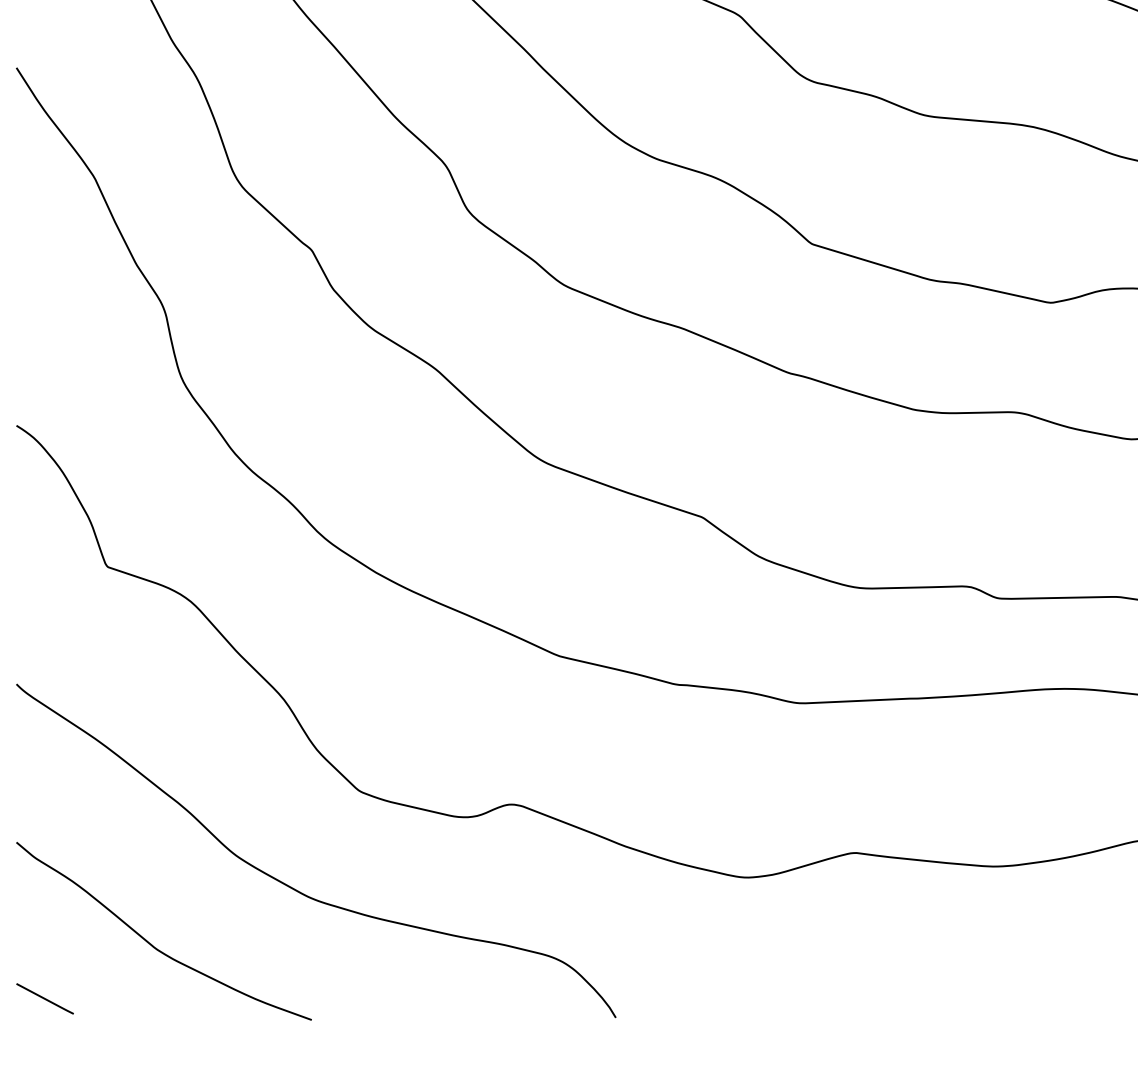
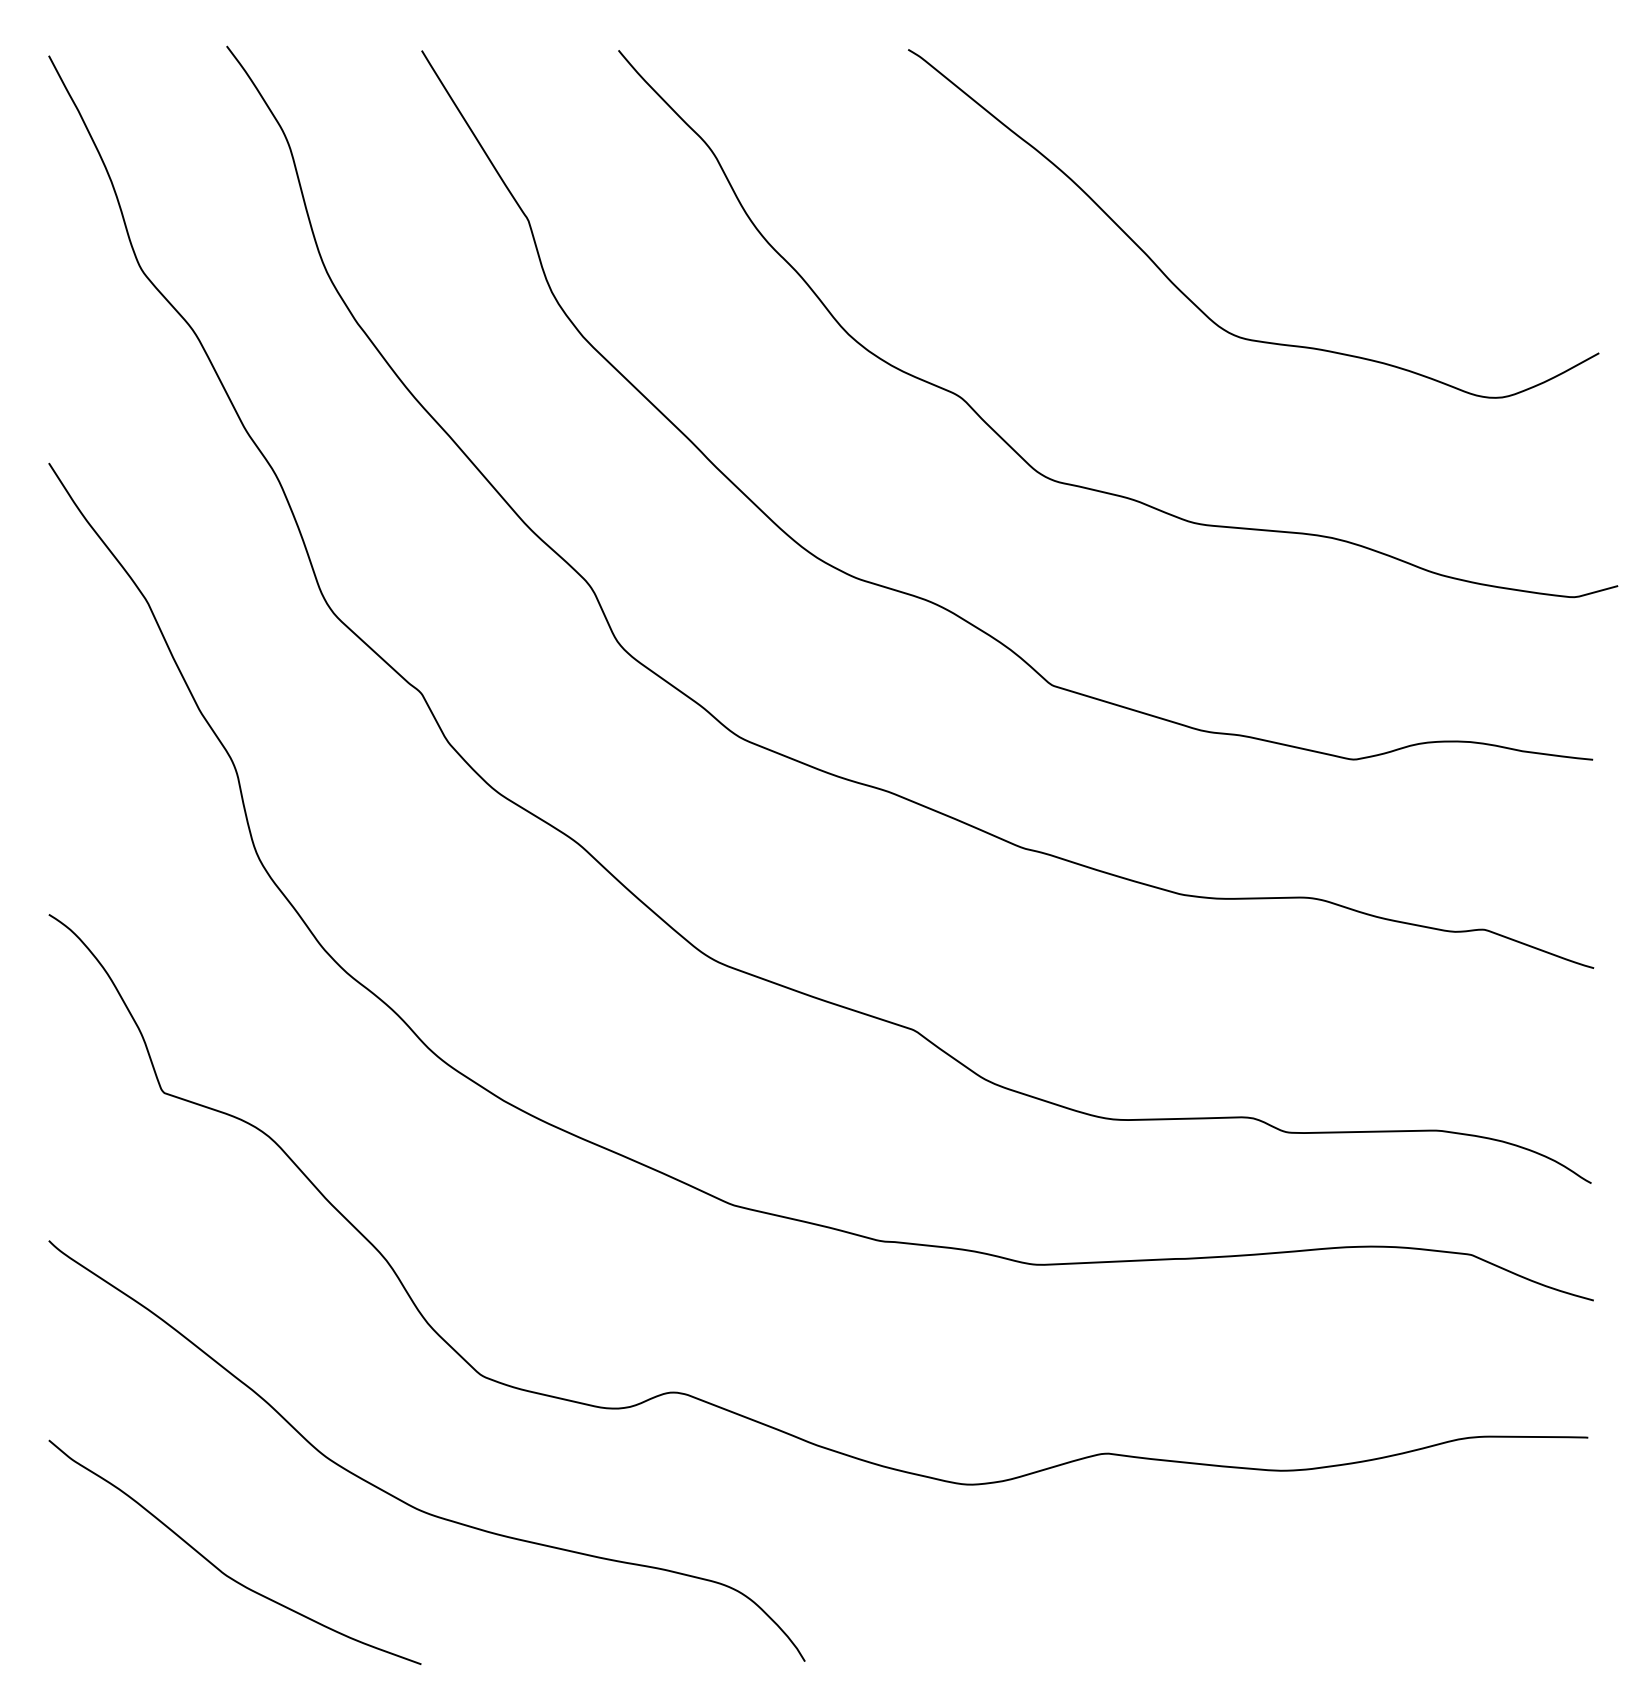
line: (44, 998) -> (84, 1637), removed

